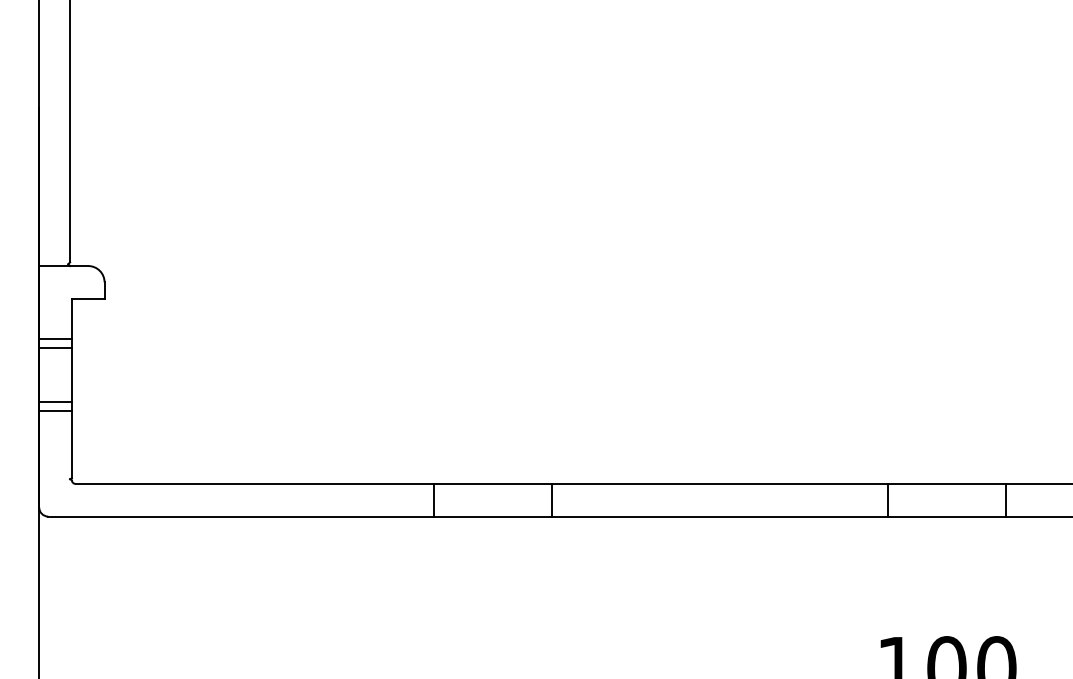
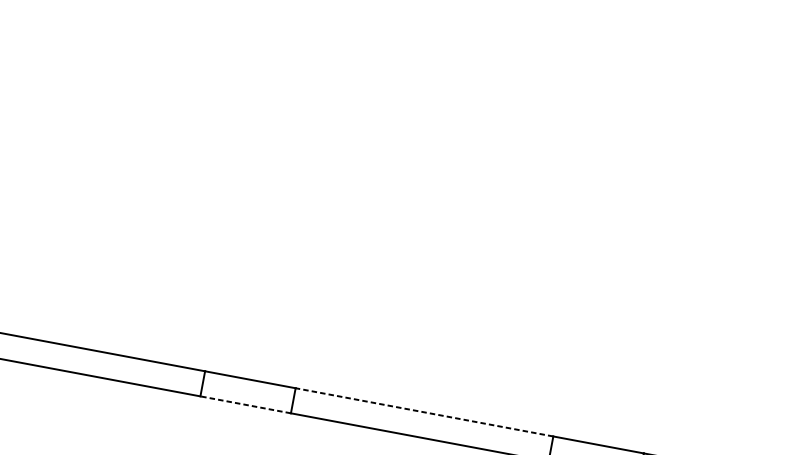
line: (720, 483) -> (424, 412), solid -> dashed
line: (492, 516) -> (245, 404), solid -> dashed

